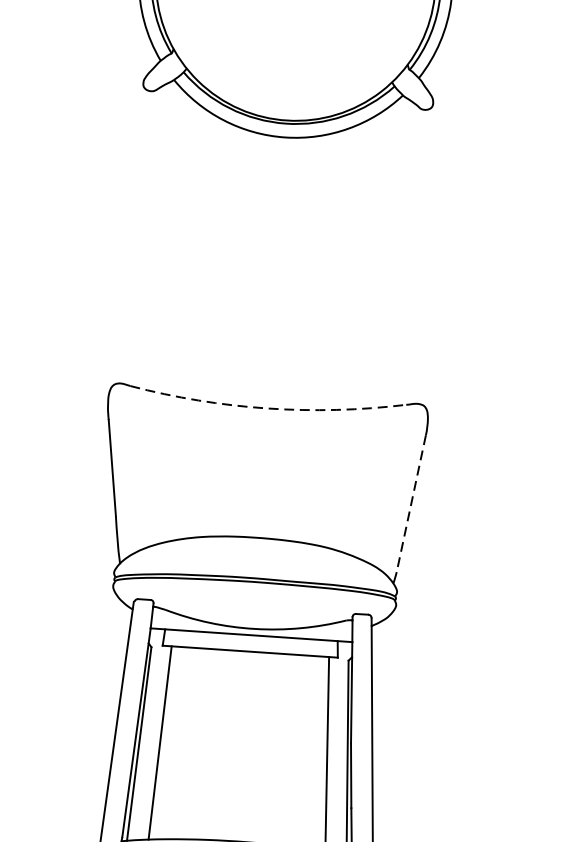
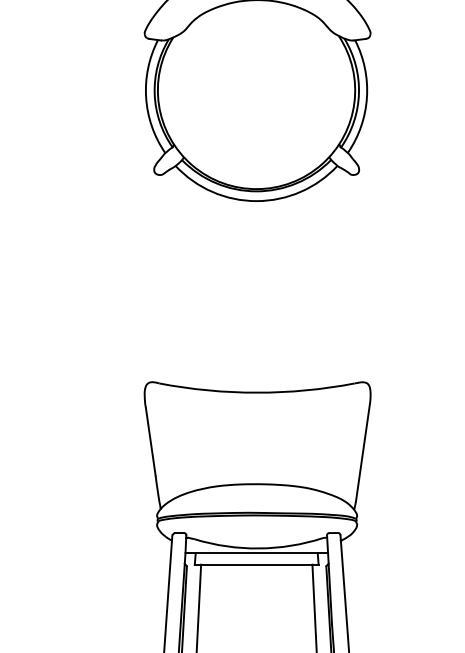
arc: (268, 408) -> (257, 392), dashed -> solid
line: (410, 504) -> (362, 453), dashed -> solid

